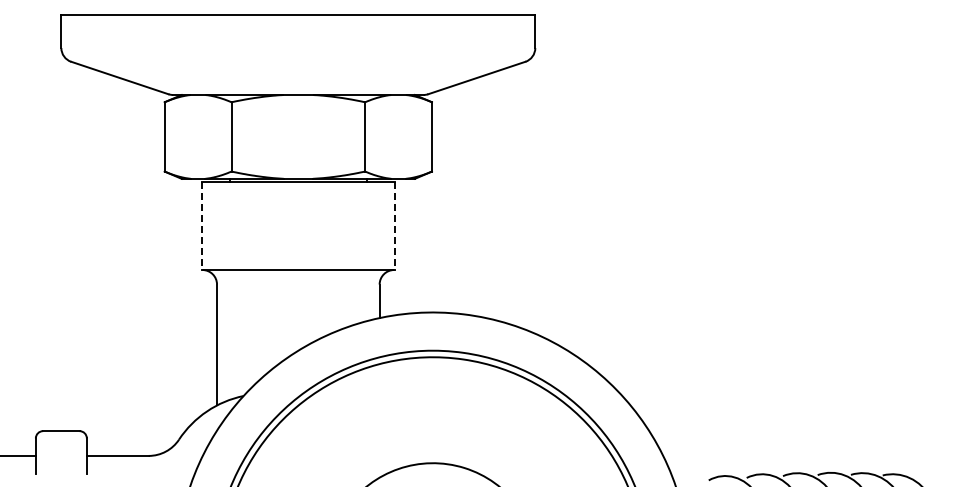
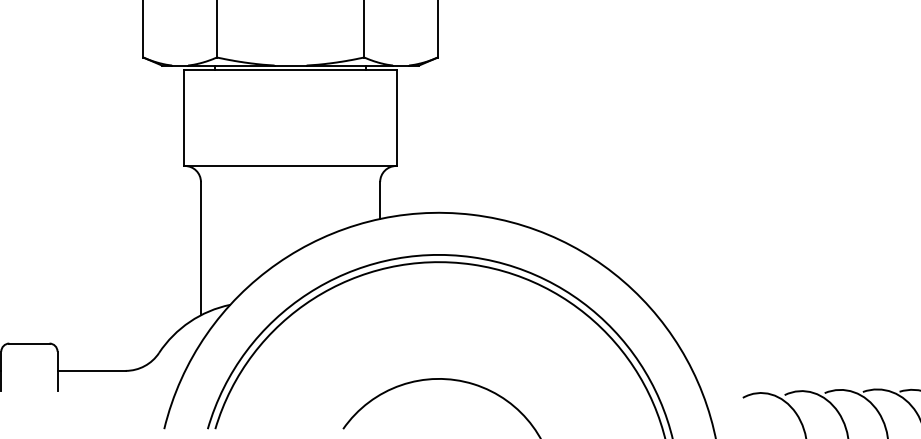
line: (201, 226) -> (183, 118), dashed -> solid
line: (394, 226) -> (396, 118), dashed -> solid

